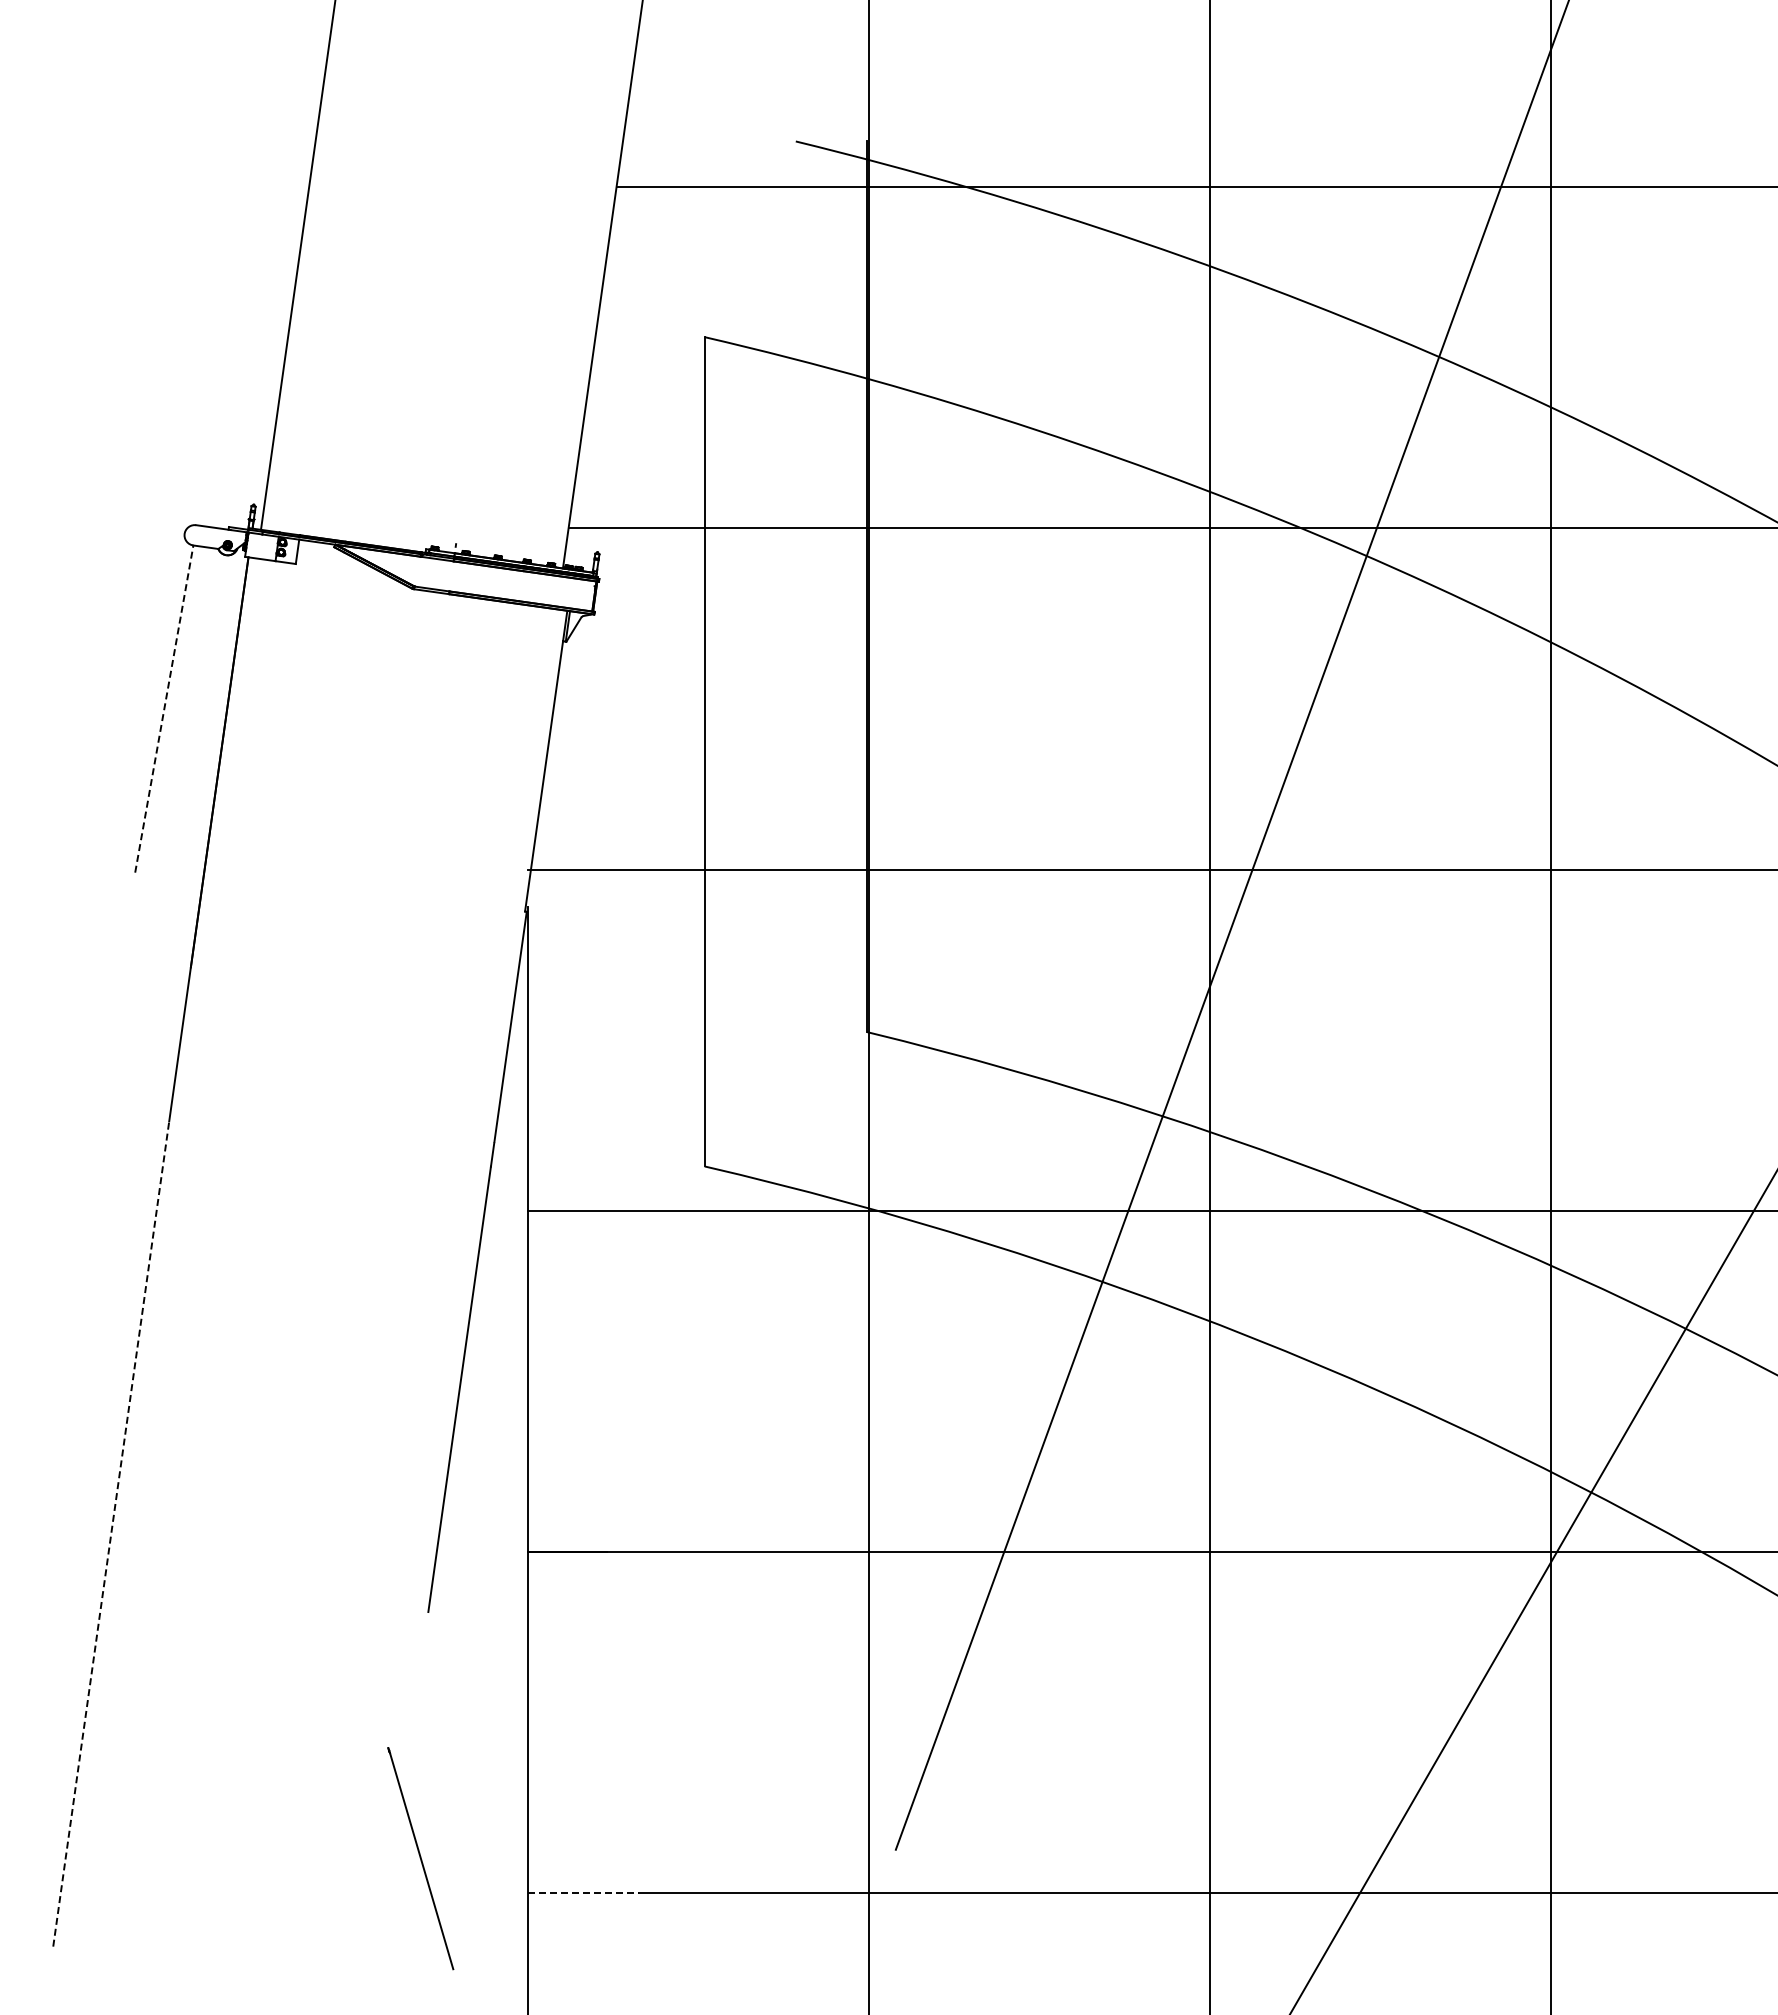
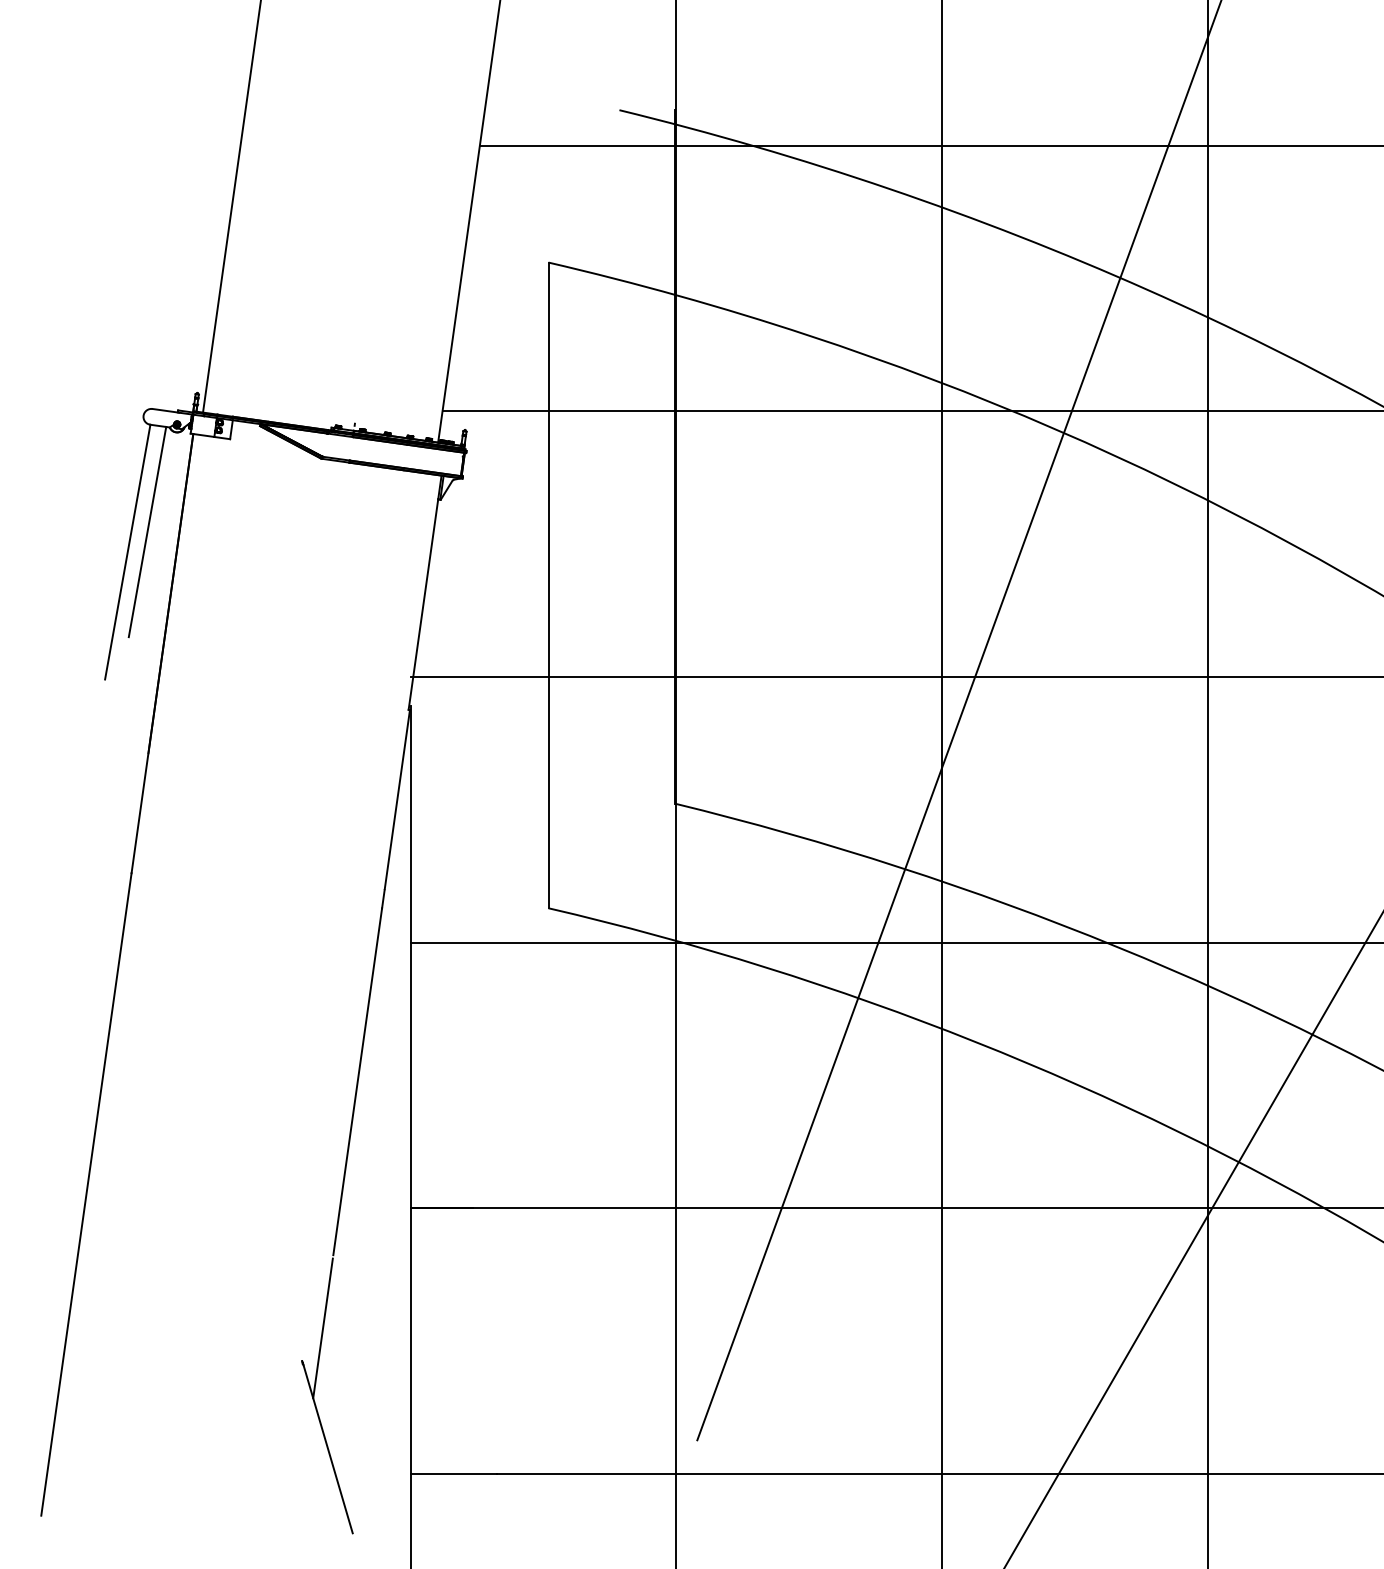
line: (189, 683) -> (147, 532), added
line: (164, 708) -> (127, 551), dashed -> solid
line: (111, 1534) -> (86, 1194), dashed -> solid
line: (414, 1705) -> (322, 1327), added
line: (583, 1893) -> (454, 1474), dashed -> solid

